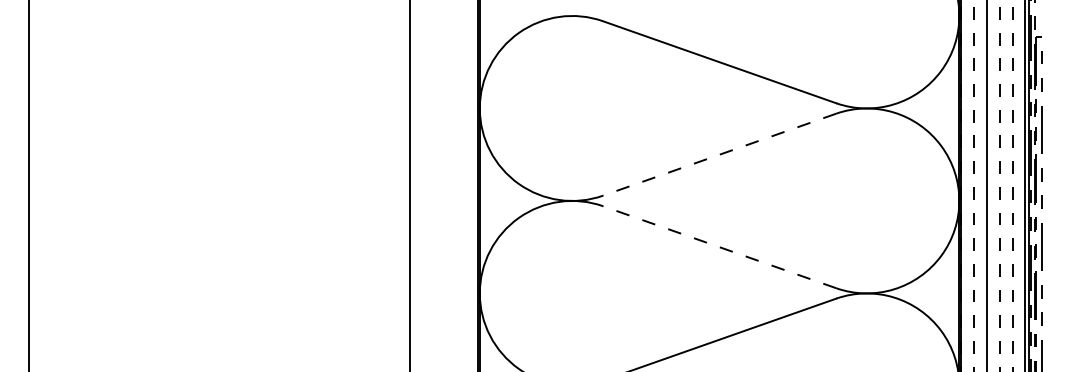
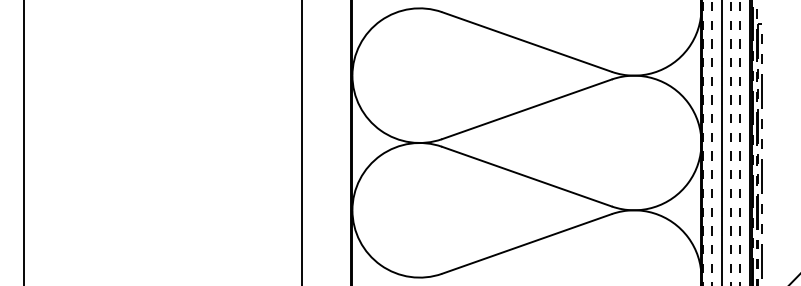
line: (718, 154) -> (526, 109), dashed -> solid
line: (718, 246) -> (526, 176), dashed -> solid

